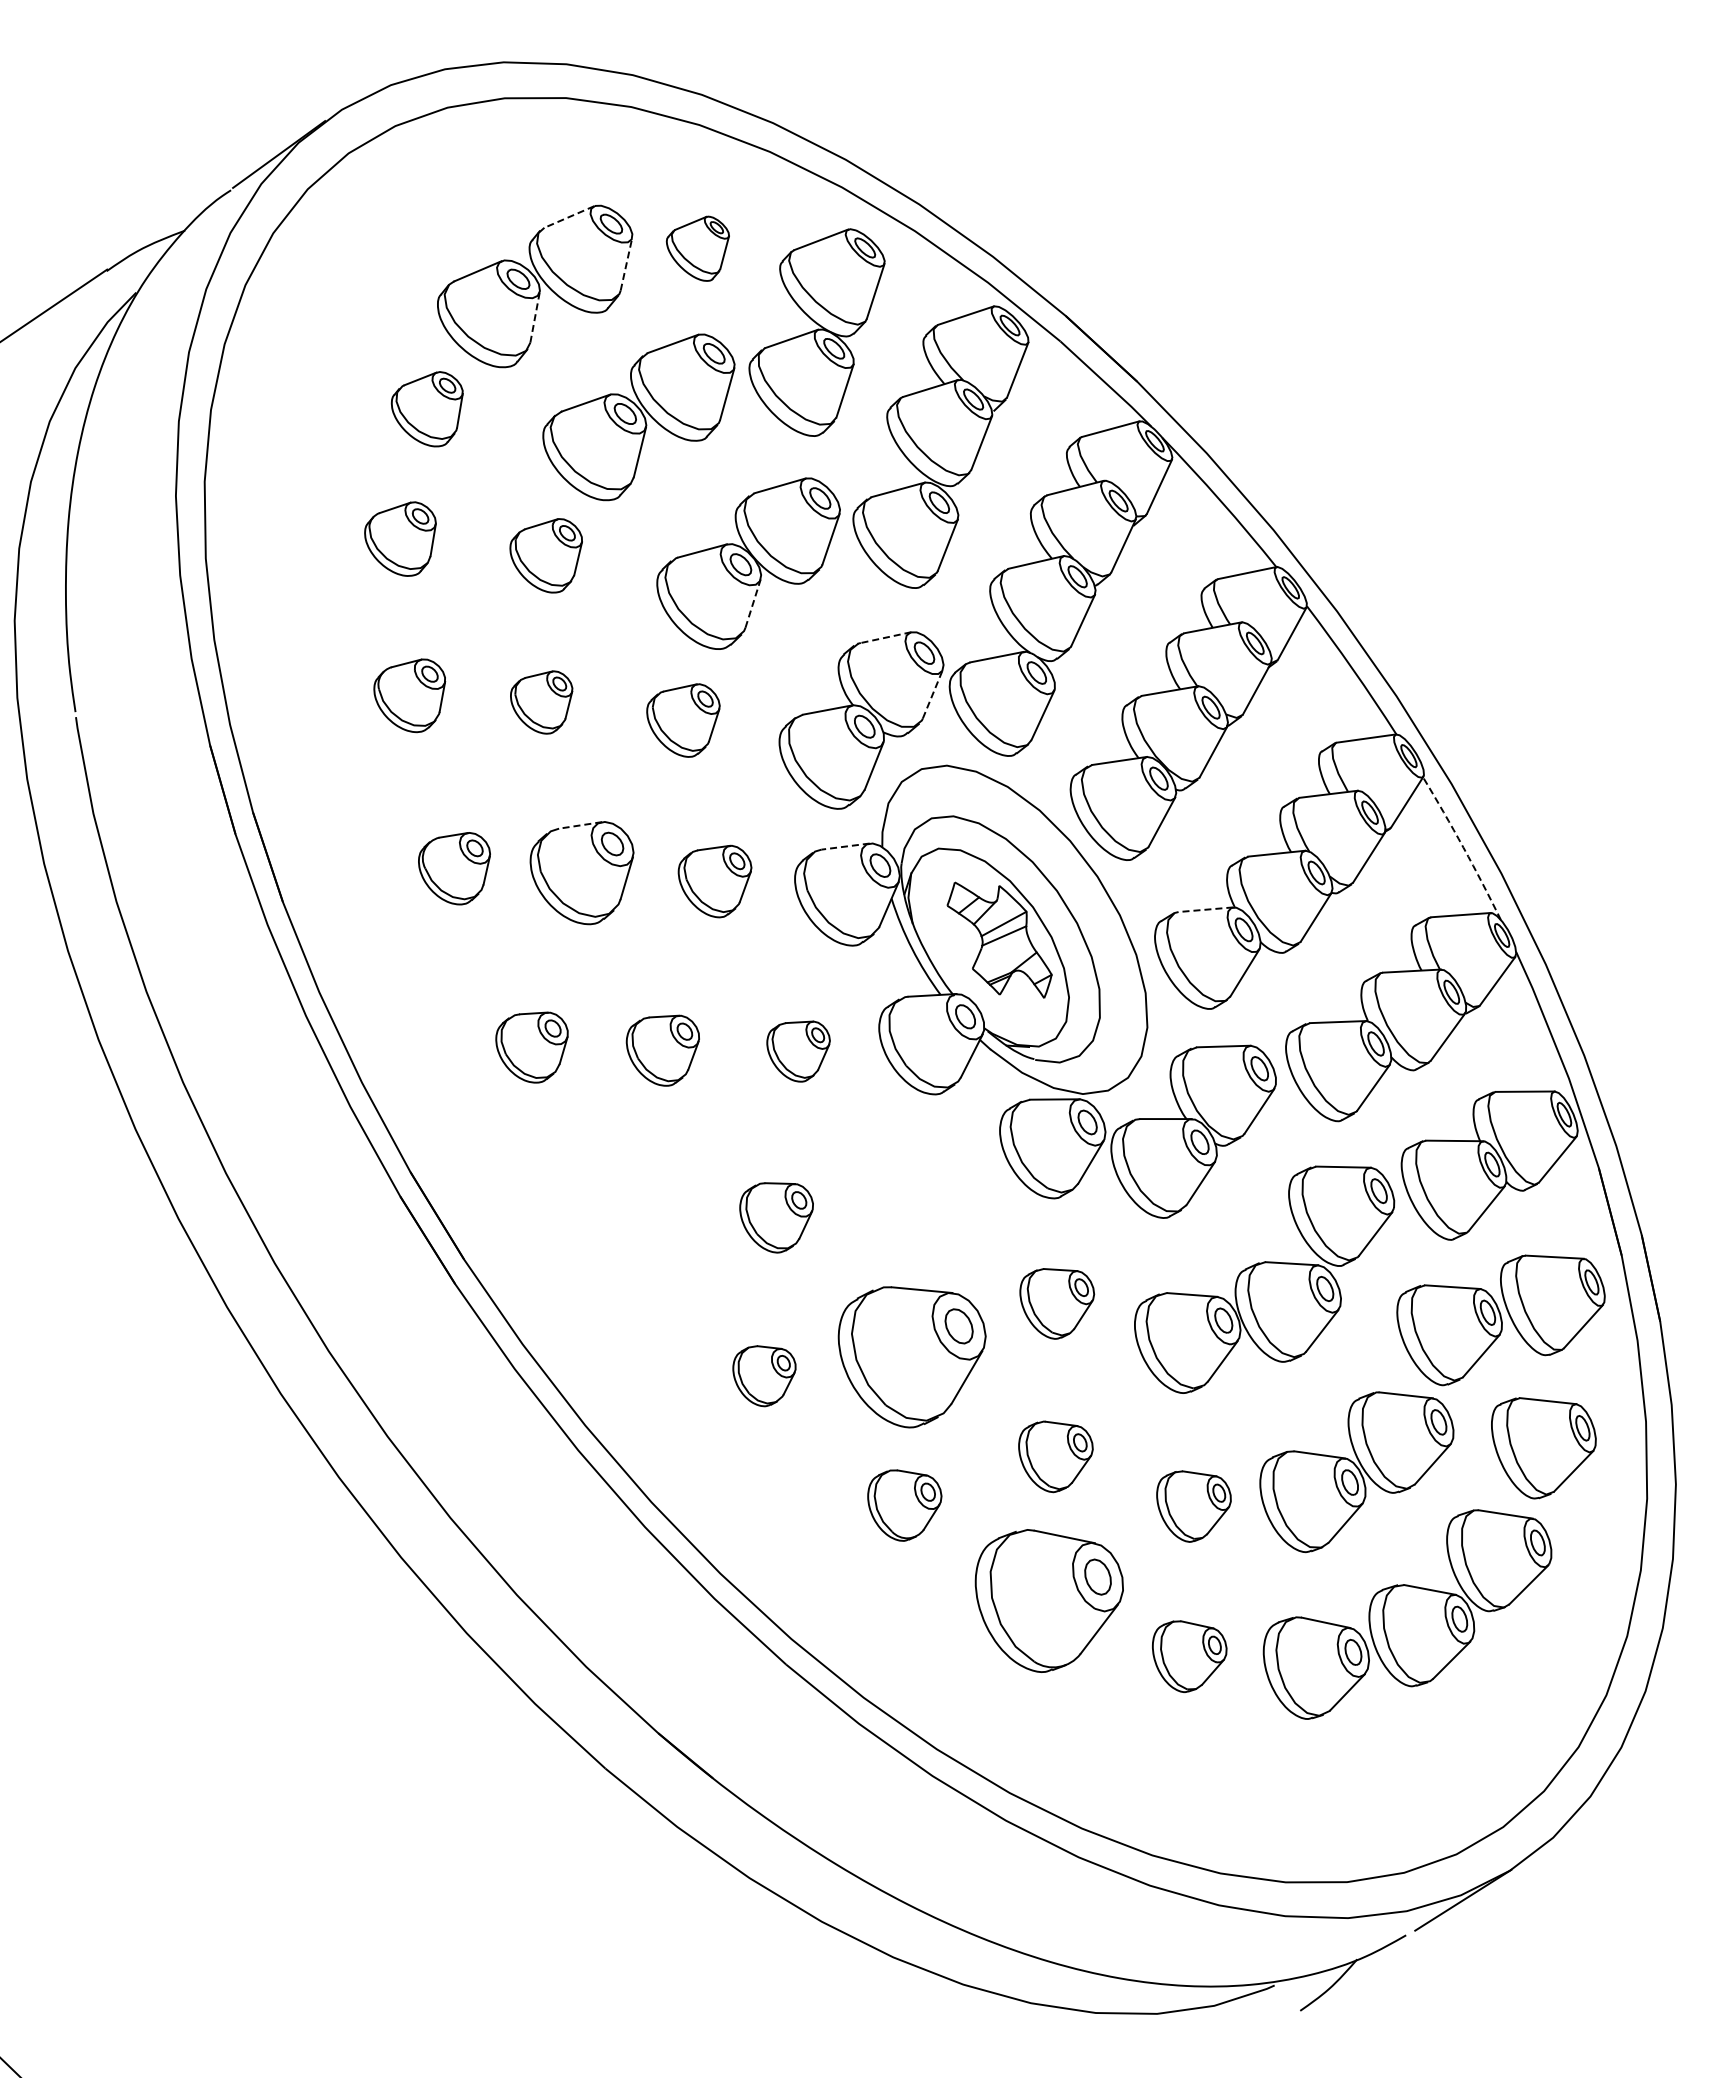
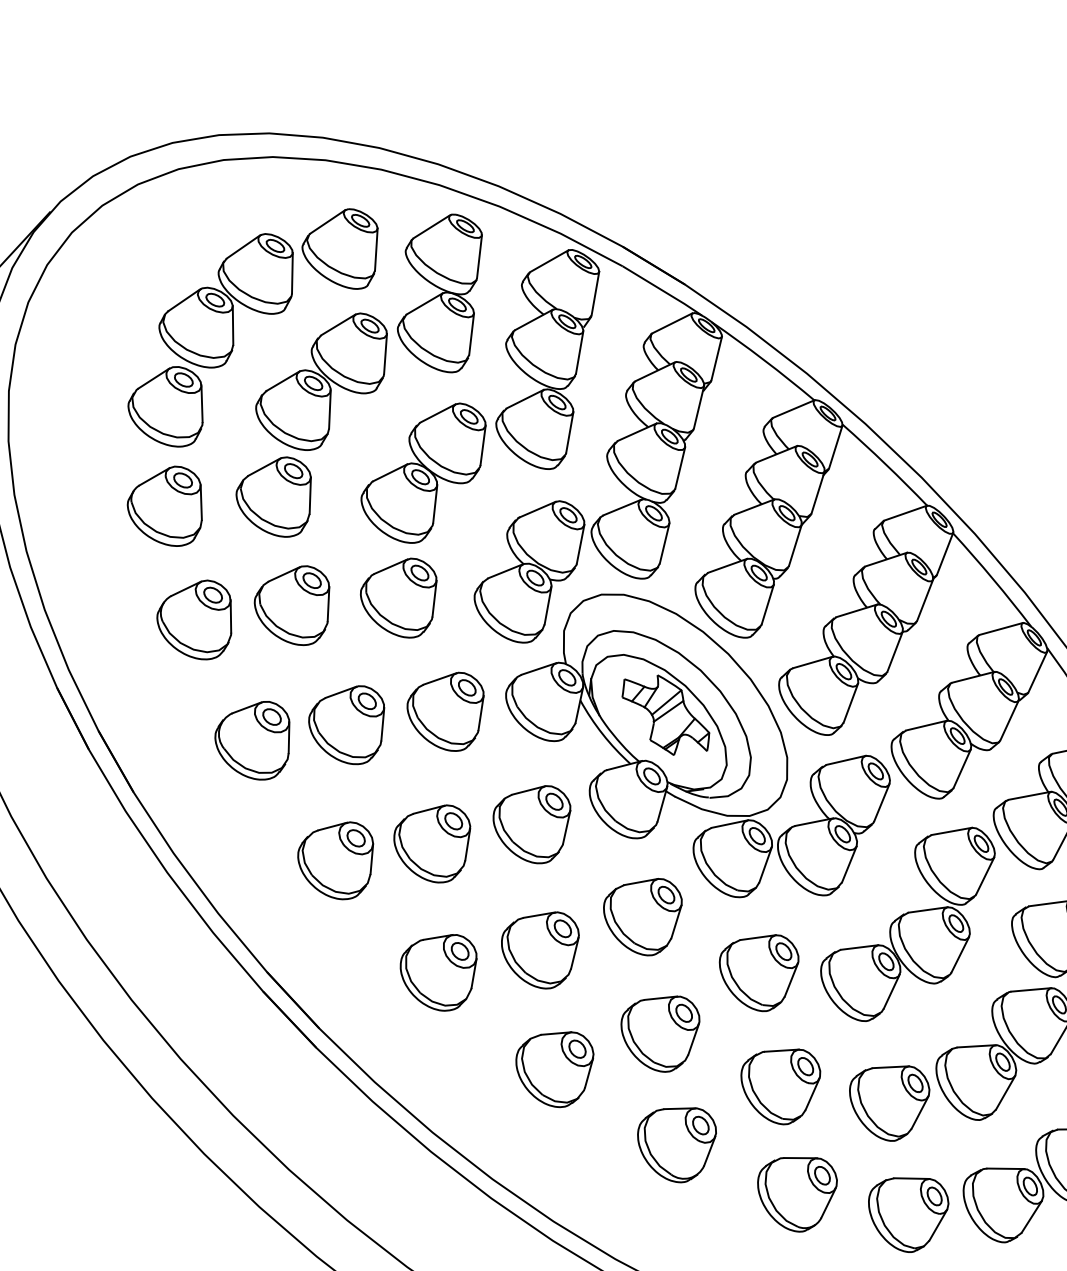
line: (568, 217) -> (242, 247), dashed -> solid
part: (697, 248) -> (342, 251), size x1.67
line: (626, 263) -> (292, 272), dashed -> solid
line: (535, 317) -> (233, 325), dashed -> solid
part: (426, 409) -> (166, 409), size x1.43
part: (400, 538) -> (166, 507), size x1.43
part: (546, 555) -> (276, 499), size x1.43
line: (753, 603) -> (435, 503), dashed -> solid
line: (885, 637) -> (537, 509), dashed -> solid
line: (933, 693) -> (581, 543), dashed -> solid
part: (409, 695) -> (196, 621), size x1.43
part: (541, 702) -> (294, 607), size x1.67
part: (683, 720) -> (401, 600), size x1.43
line: (580, 825) -> (341, 692), dashed -> solid
line: (845, 846) -> (538, 668), dashed -> solid
arc: (1463, 847) -> (993, 578), dashed -> solid
part: (454, 868) -> (254, 742), size x1.43
part: (714, 881) -> (447, 713), size x1.43
line: (1205, 909) -> (812, 662), dashed -> solid
part: (531, 1047) -> (337, 862), size x1.43
part: (662, 1050) -> (434, 845), size x1.43
part: (798, 1051) -> (534, 826), size x1.67
part: (919, 1200) -> (645, 918), added
part: (776, 1217) -> (542, 951), size x1.43
part: (637, 1220) -> (440, 974), added
part: (1056, 1303) -> (760, 973), size x1.43
part: (911, 1357) -> (662, 1034), size x0.71
part: (764, 1376) -> (557, 1070), size x1.67
part: (1055, 1456) -> (782, 1086), size x1.43
part: (904, 1505) -> (678, 1144), size x1.43
part: (1193, 1506) -> (891, 1102), size x1.43
part: (1049, 1600) -> (799, 1192), size x0.71
part: (1189, 1656) -> (910, 1213), size x1.43

